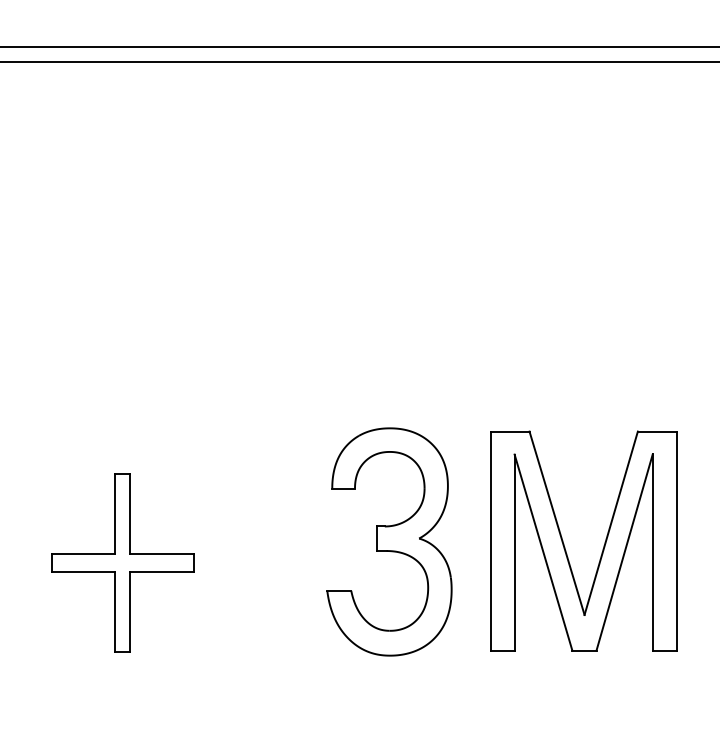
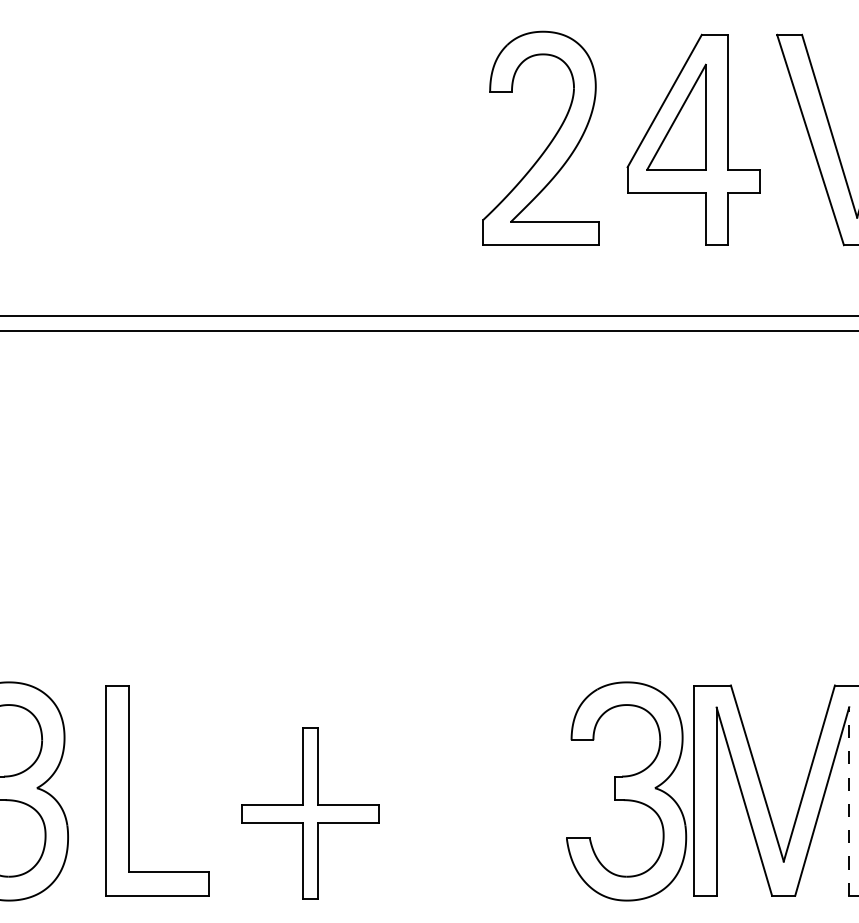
part: (389, 542) -> (626, 791), moved
line: (653, 552) -> (849, 801), solid -> dashed
part: (122, 562) -> (310, 813), moved

